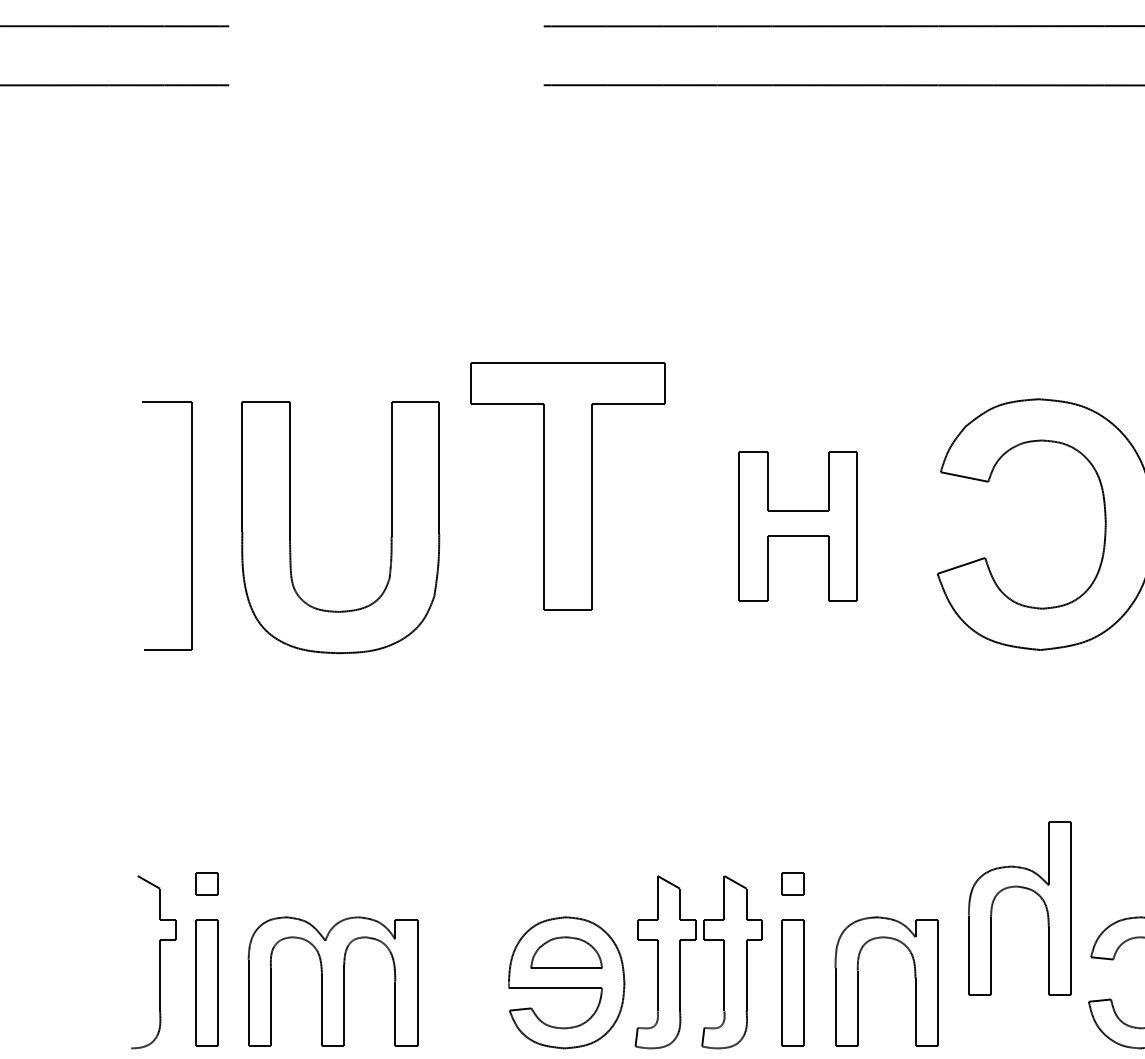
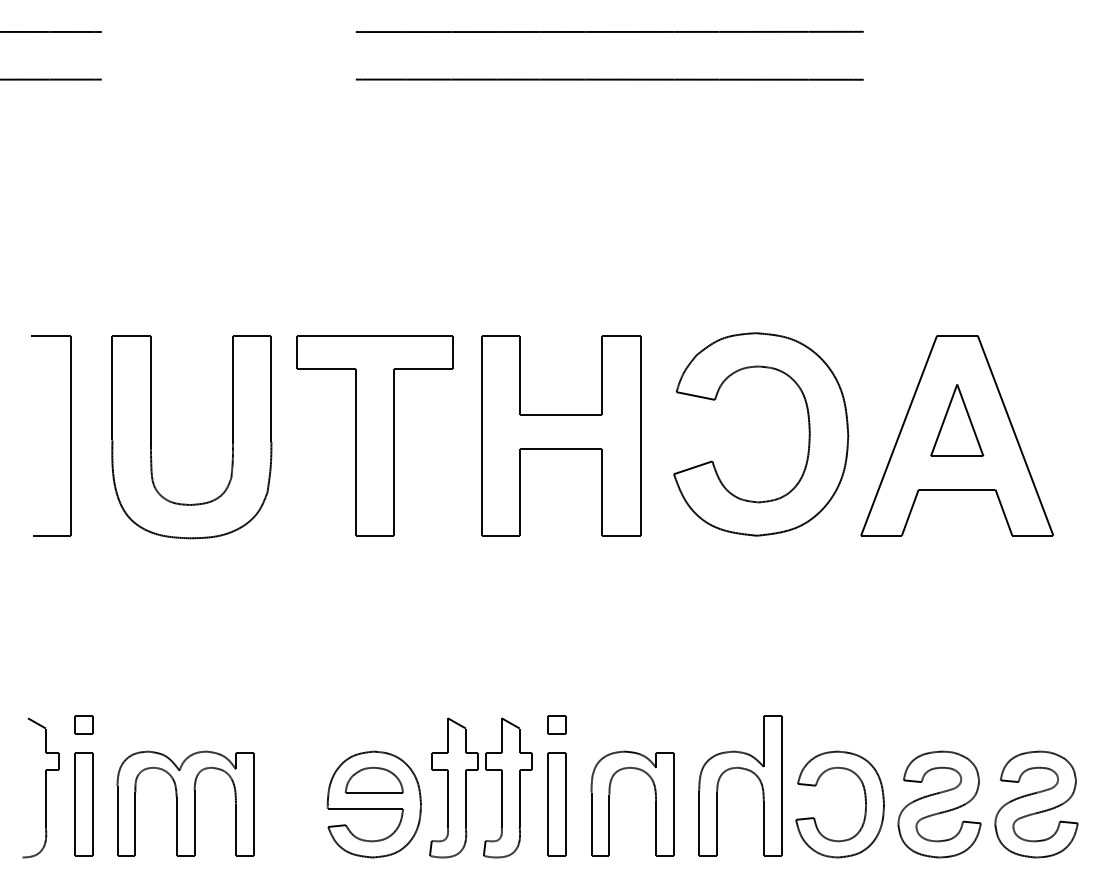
part: (566, 486) -> (374, 435), moved
part: (798, 525) -> (561, 435), size x1.67
part: (1026, 889) -> (745, 770), moved

